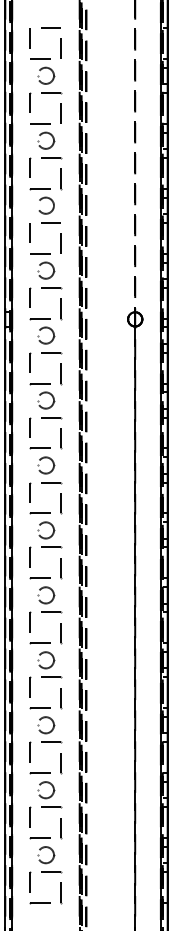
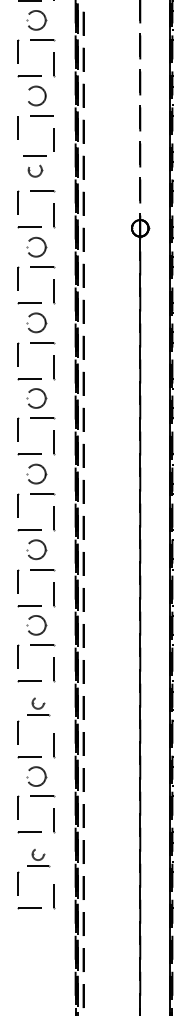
part: (42, 266) -> (32, 166), size x0.7
part: (49, 729) -> (40, 705), size x0.6
part: (49, 859) -> (40, 857), size x0.6

